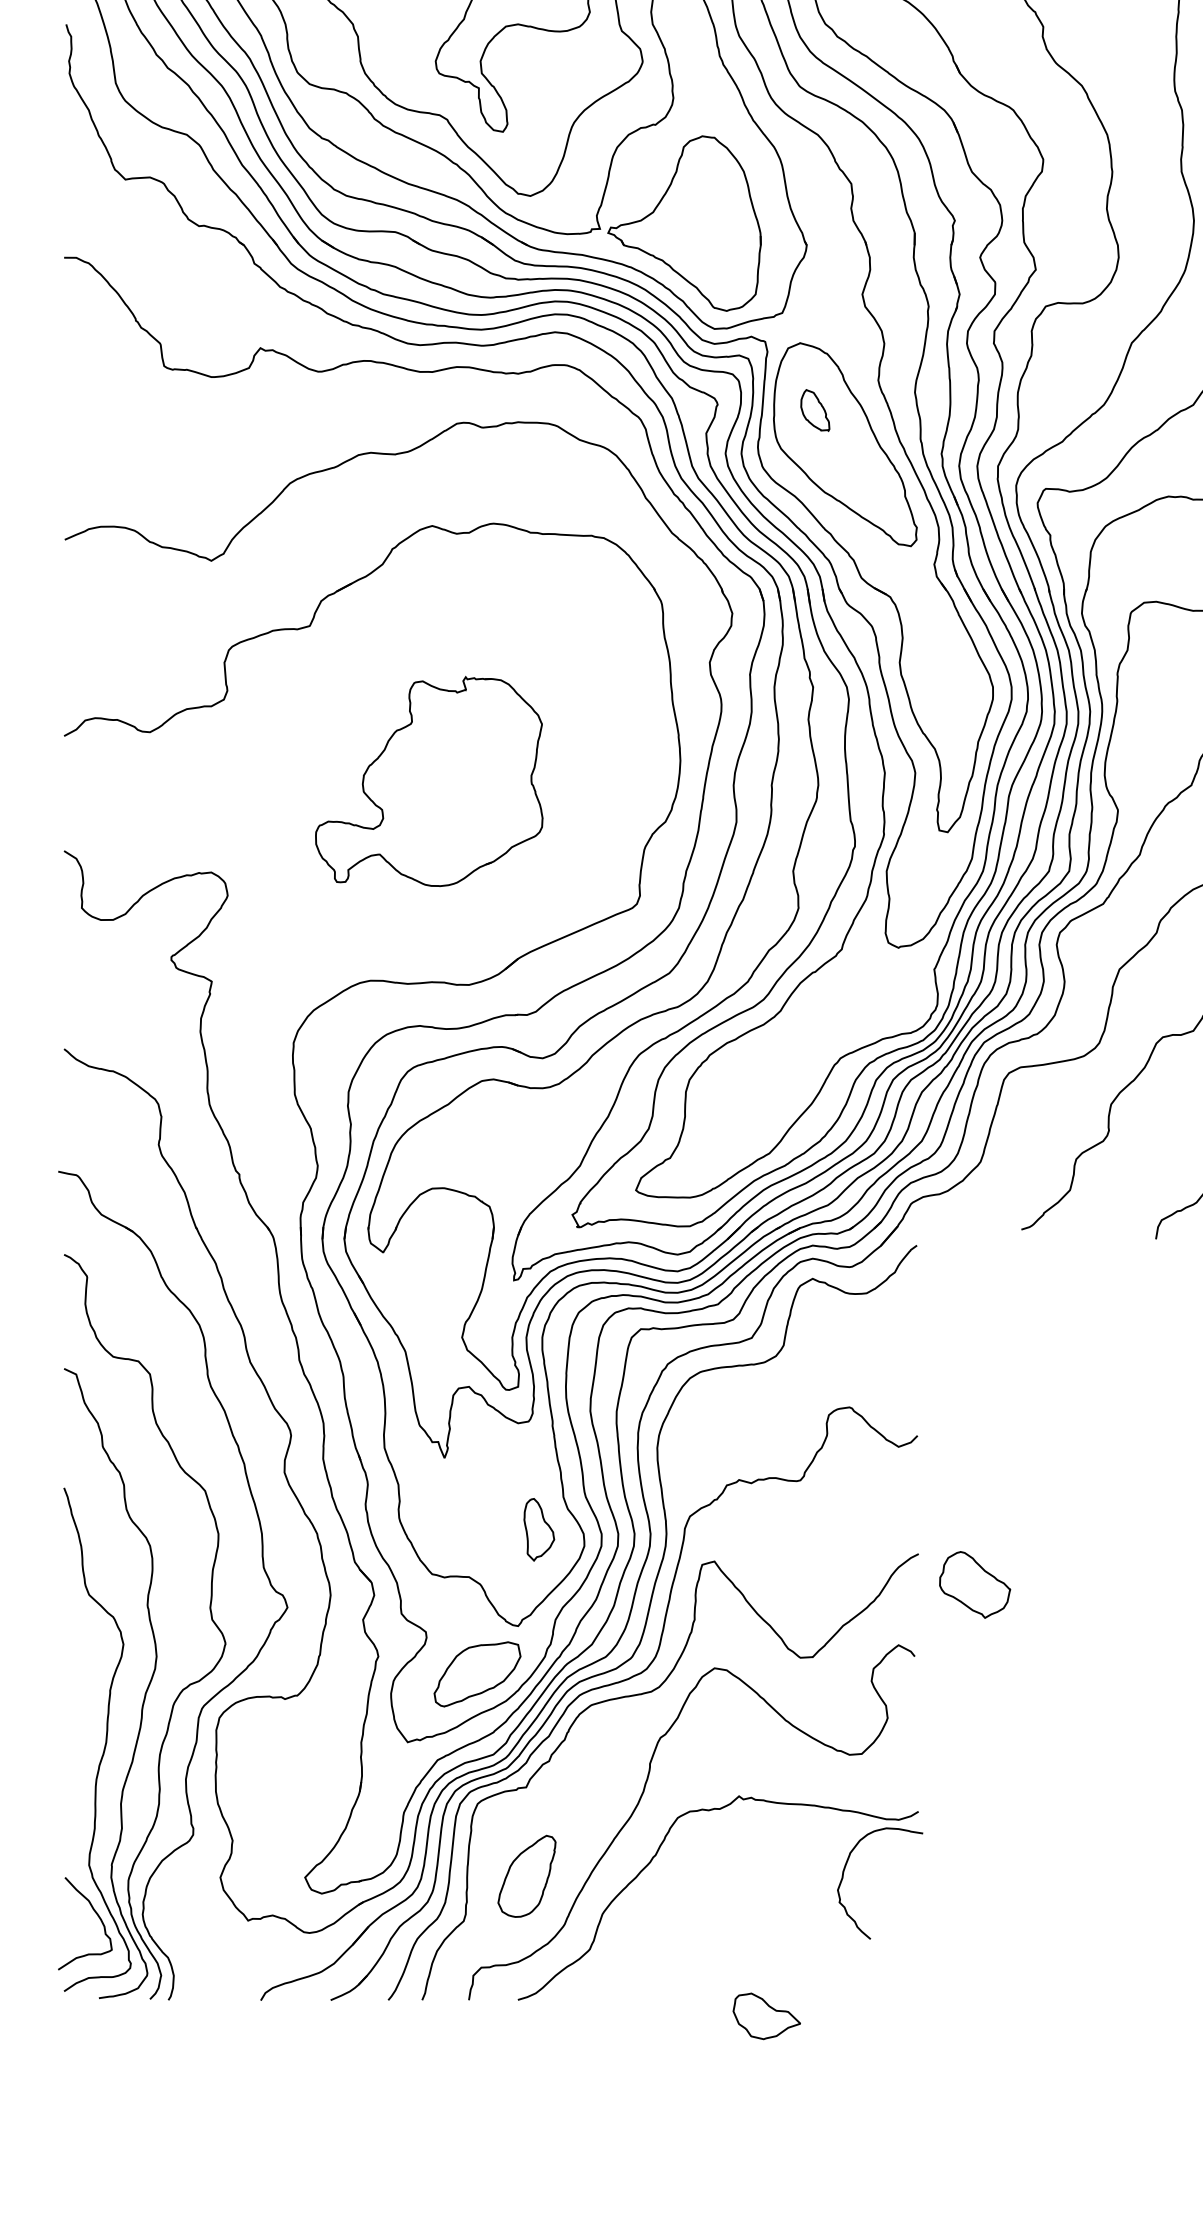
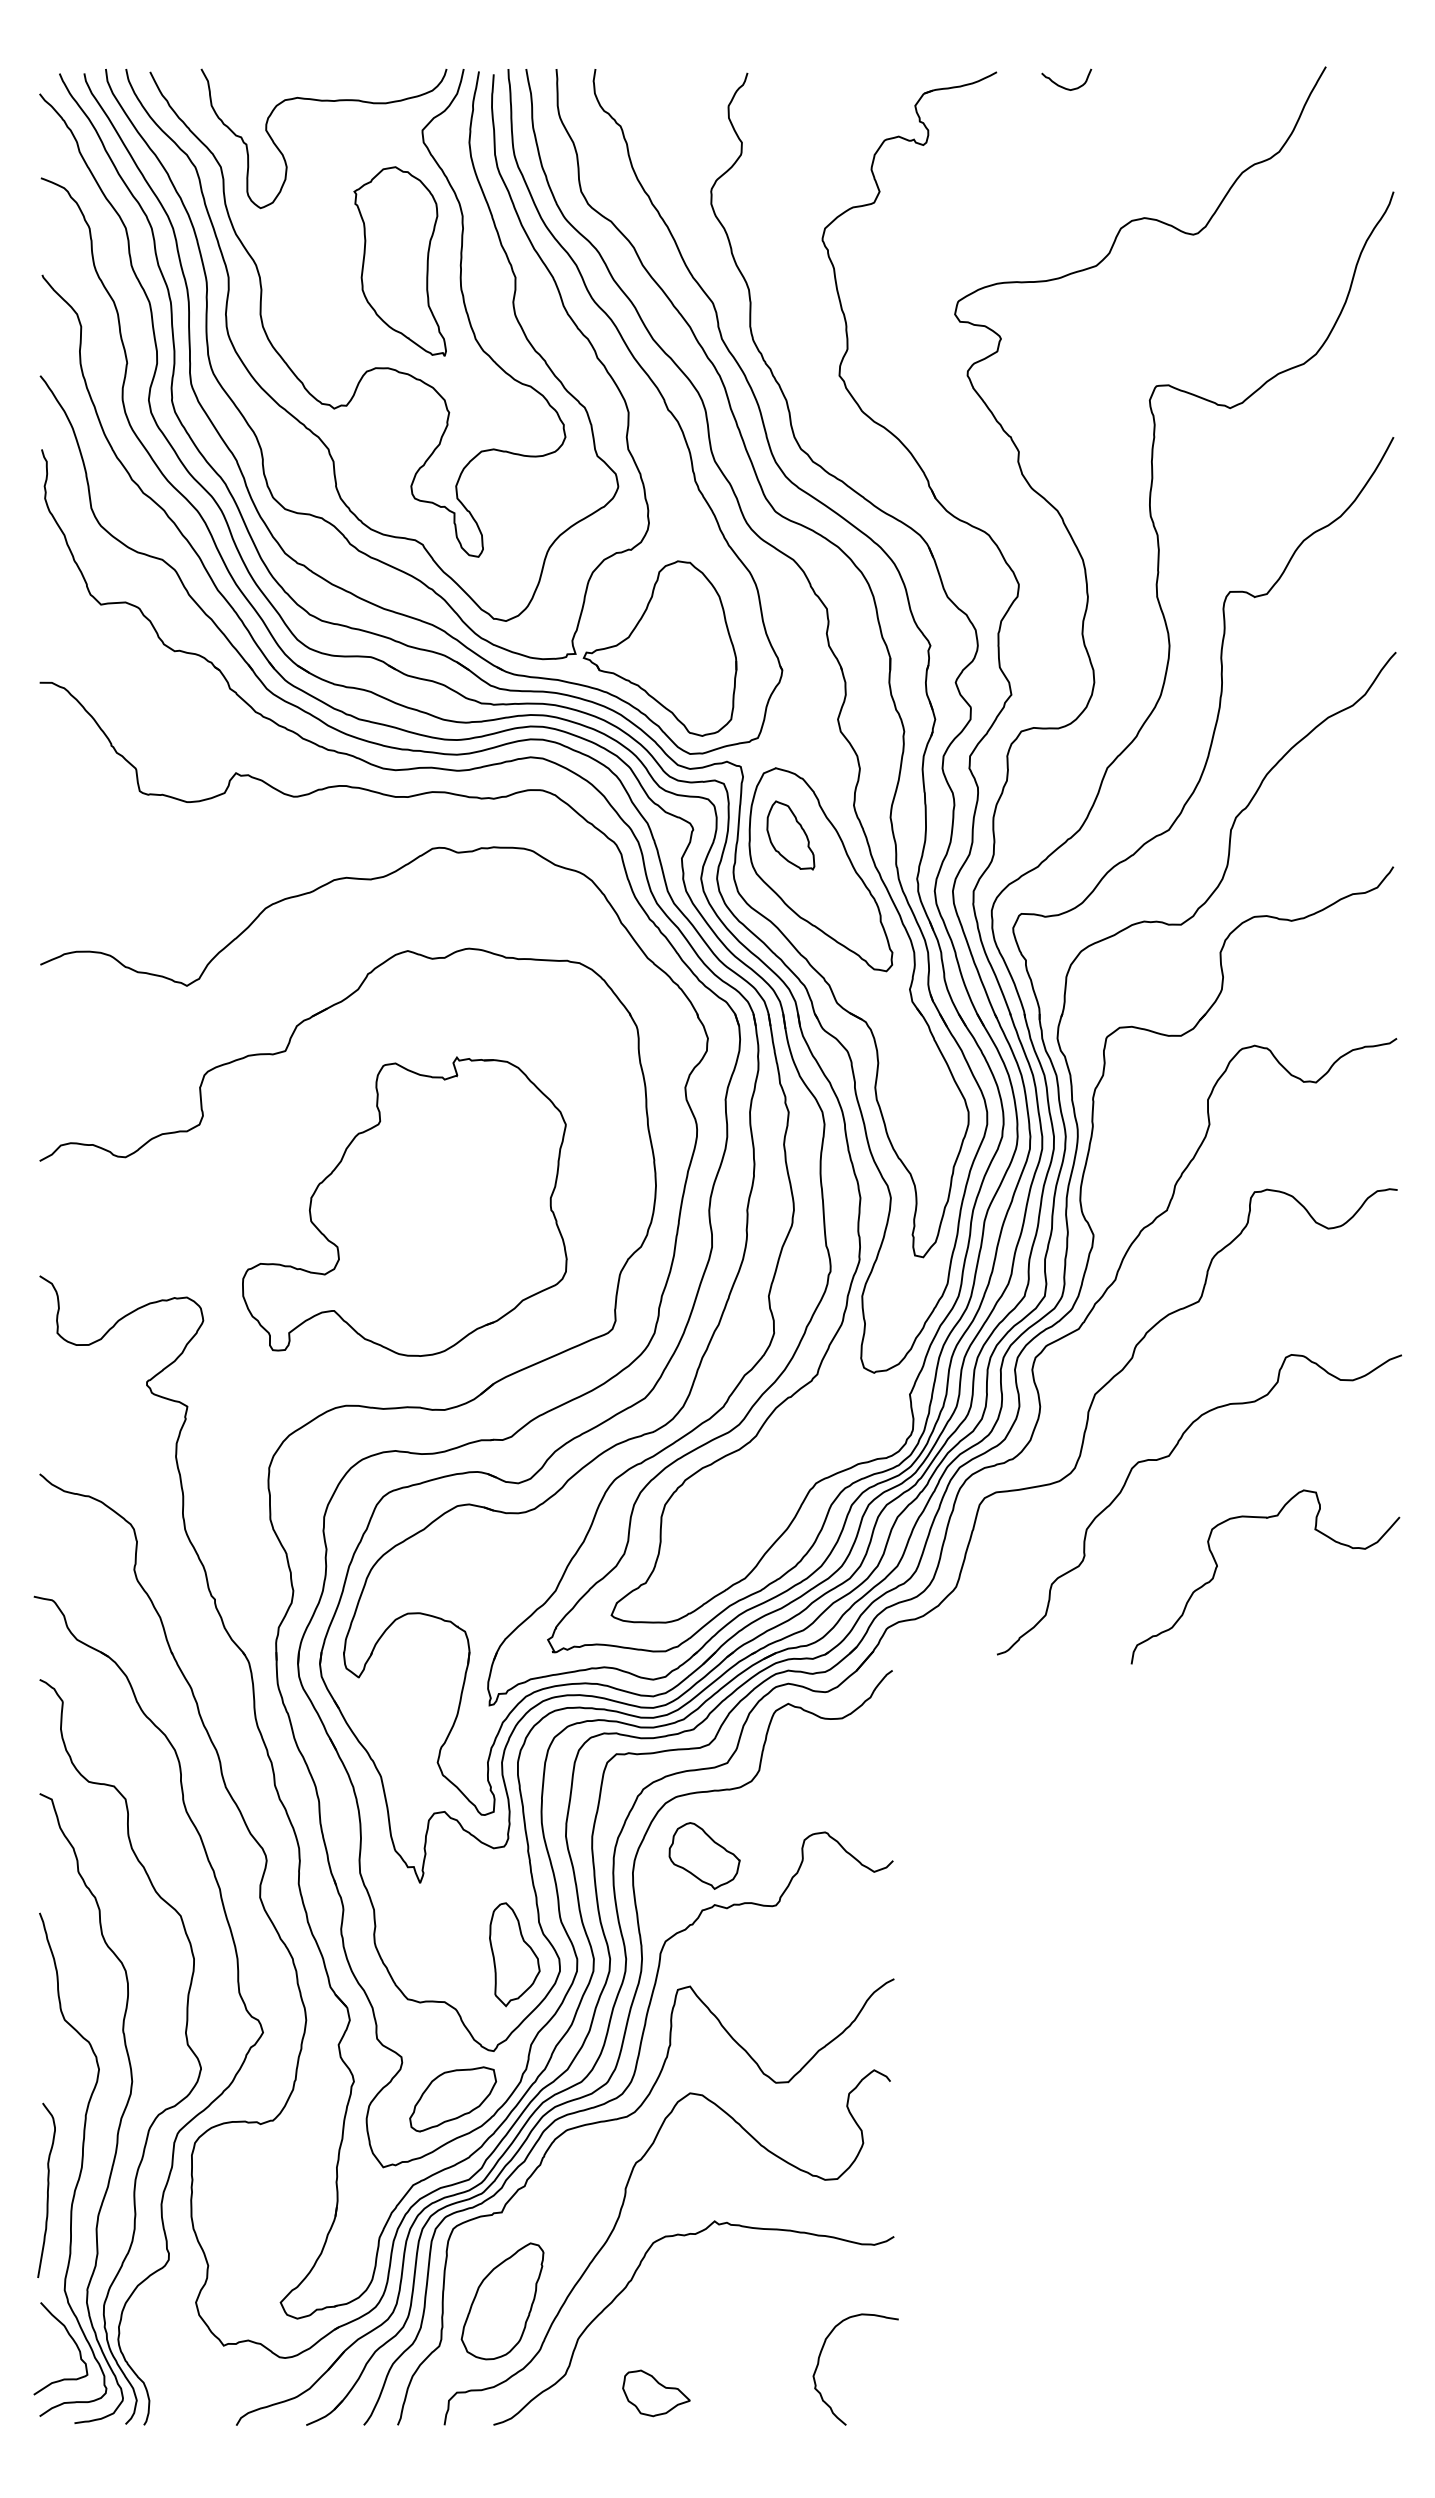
part: (814, 410) -> (790, 835), size x1.67
part: (428, 781) -> (404, 1206), size x1.43
part: (538, 1529) -> (514, 1954), size x1.67
part: (974, 1584) -> (704, 1855), moved
curve: (71, 1764) -> (47, 2189), added
part: (526, 1876) -> (502, 2301), size x1.43
curve: (843, 1877) -> (819, 2363), moved
part: (766, 2016) -> (656, 2393), moved

